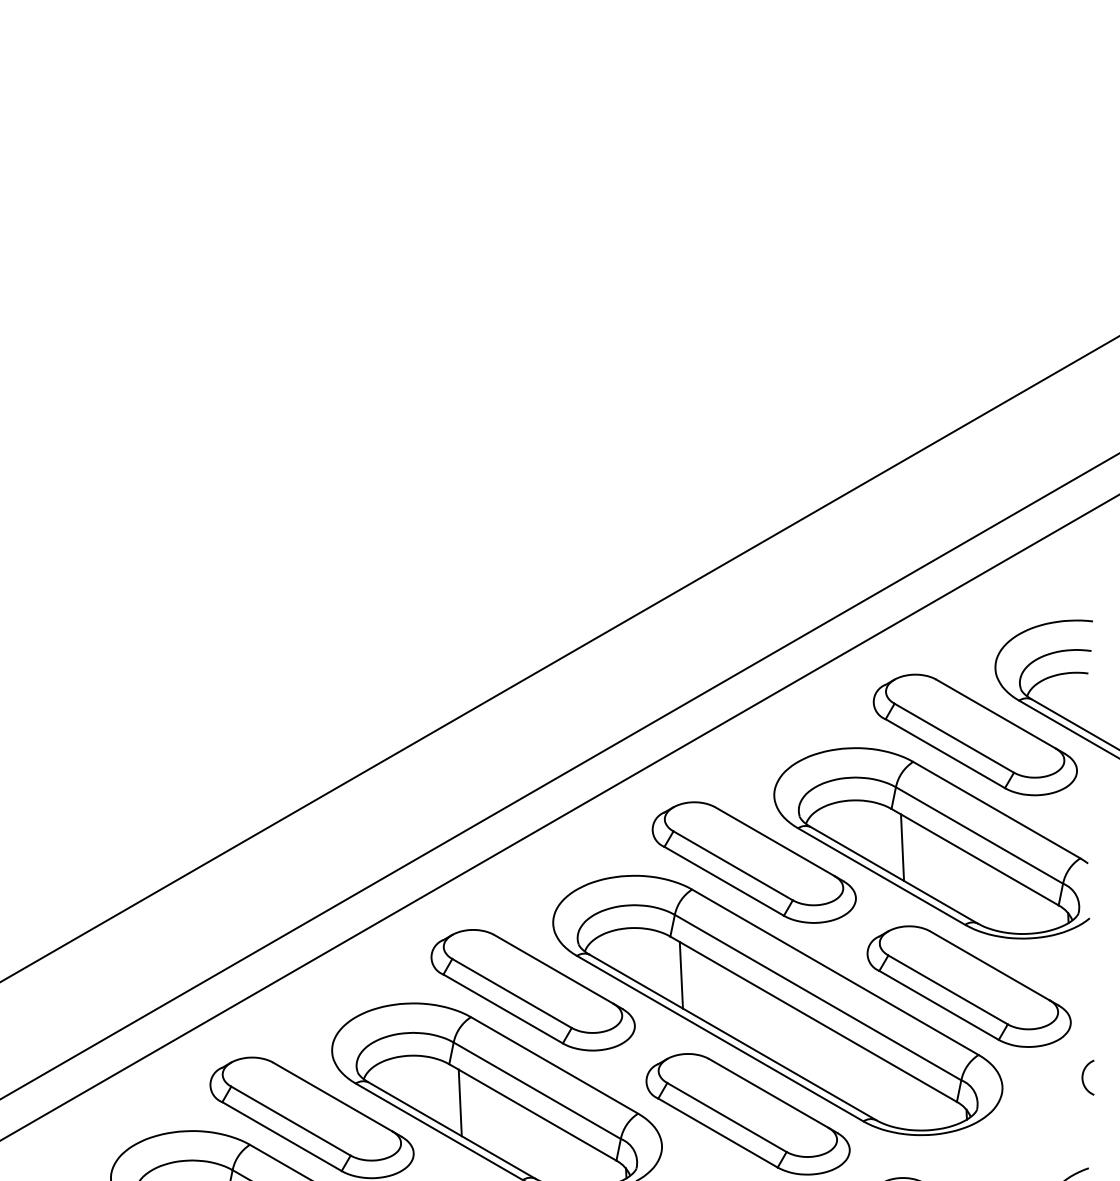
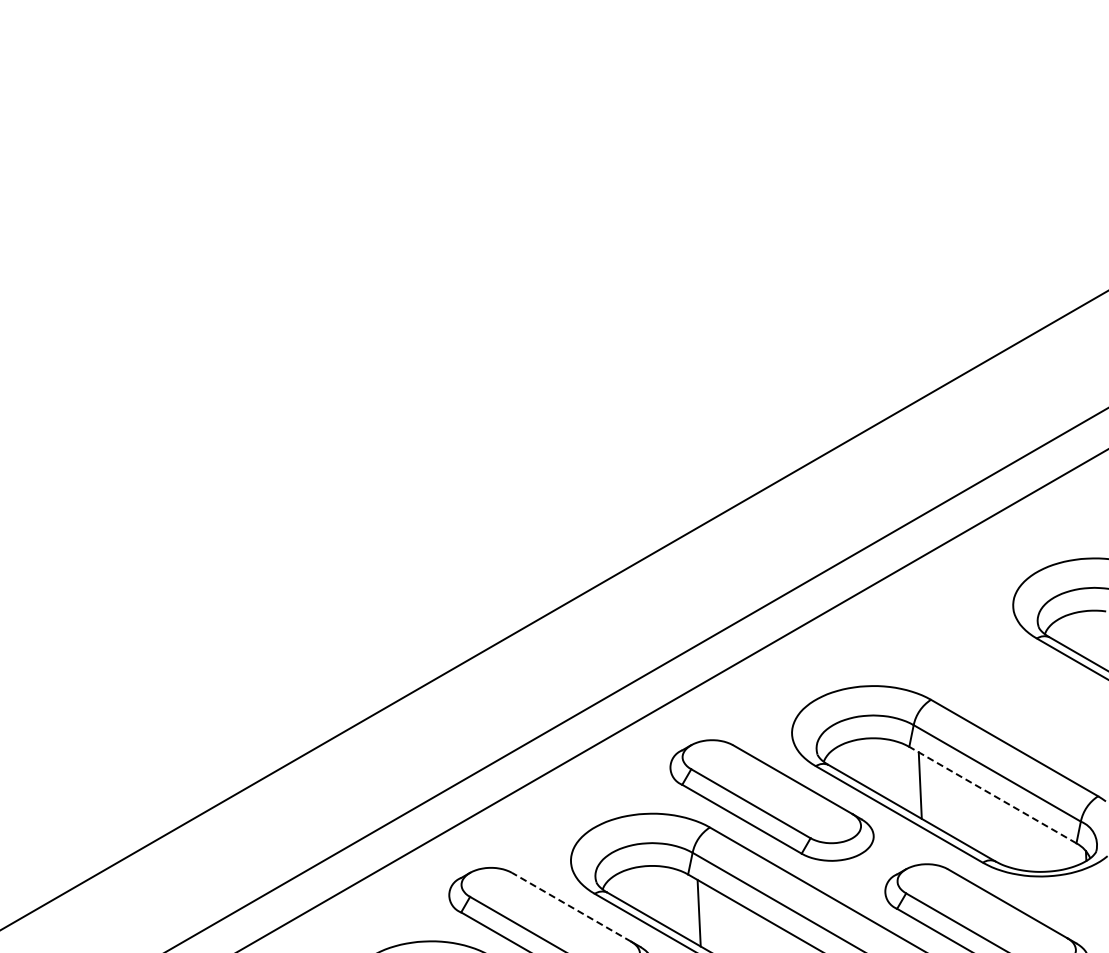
part: (974, 734) -> (992, 672), removed
line: (974, 856) -> (992, 794), solid -> dashed
line: (553, 969) -> (571, 907), solid -> dashed

